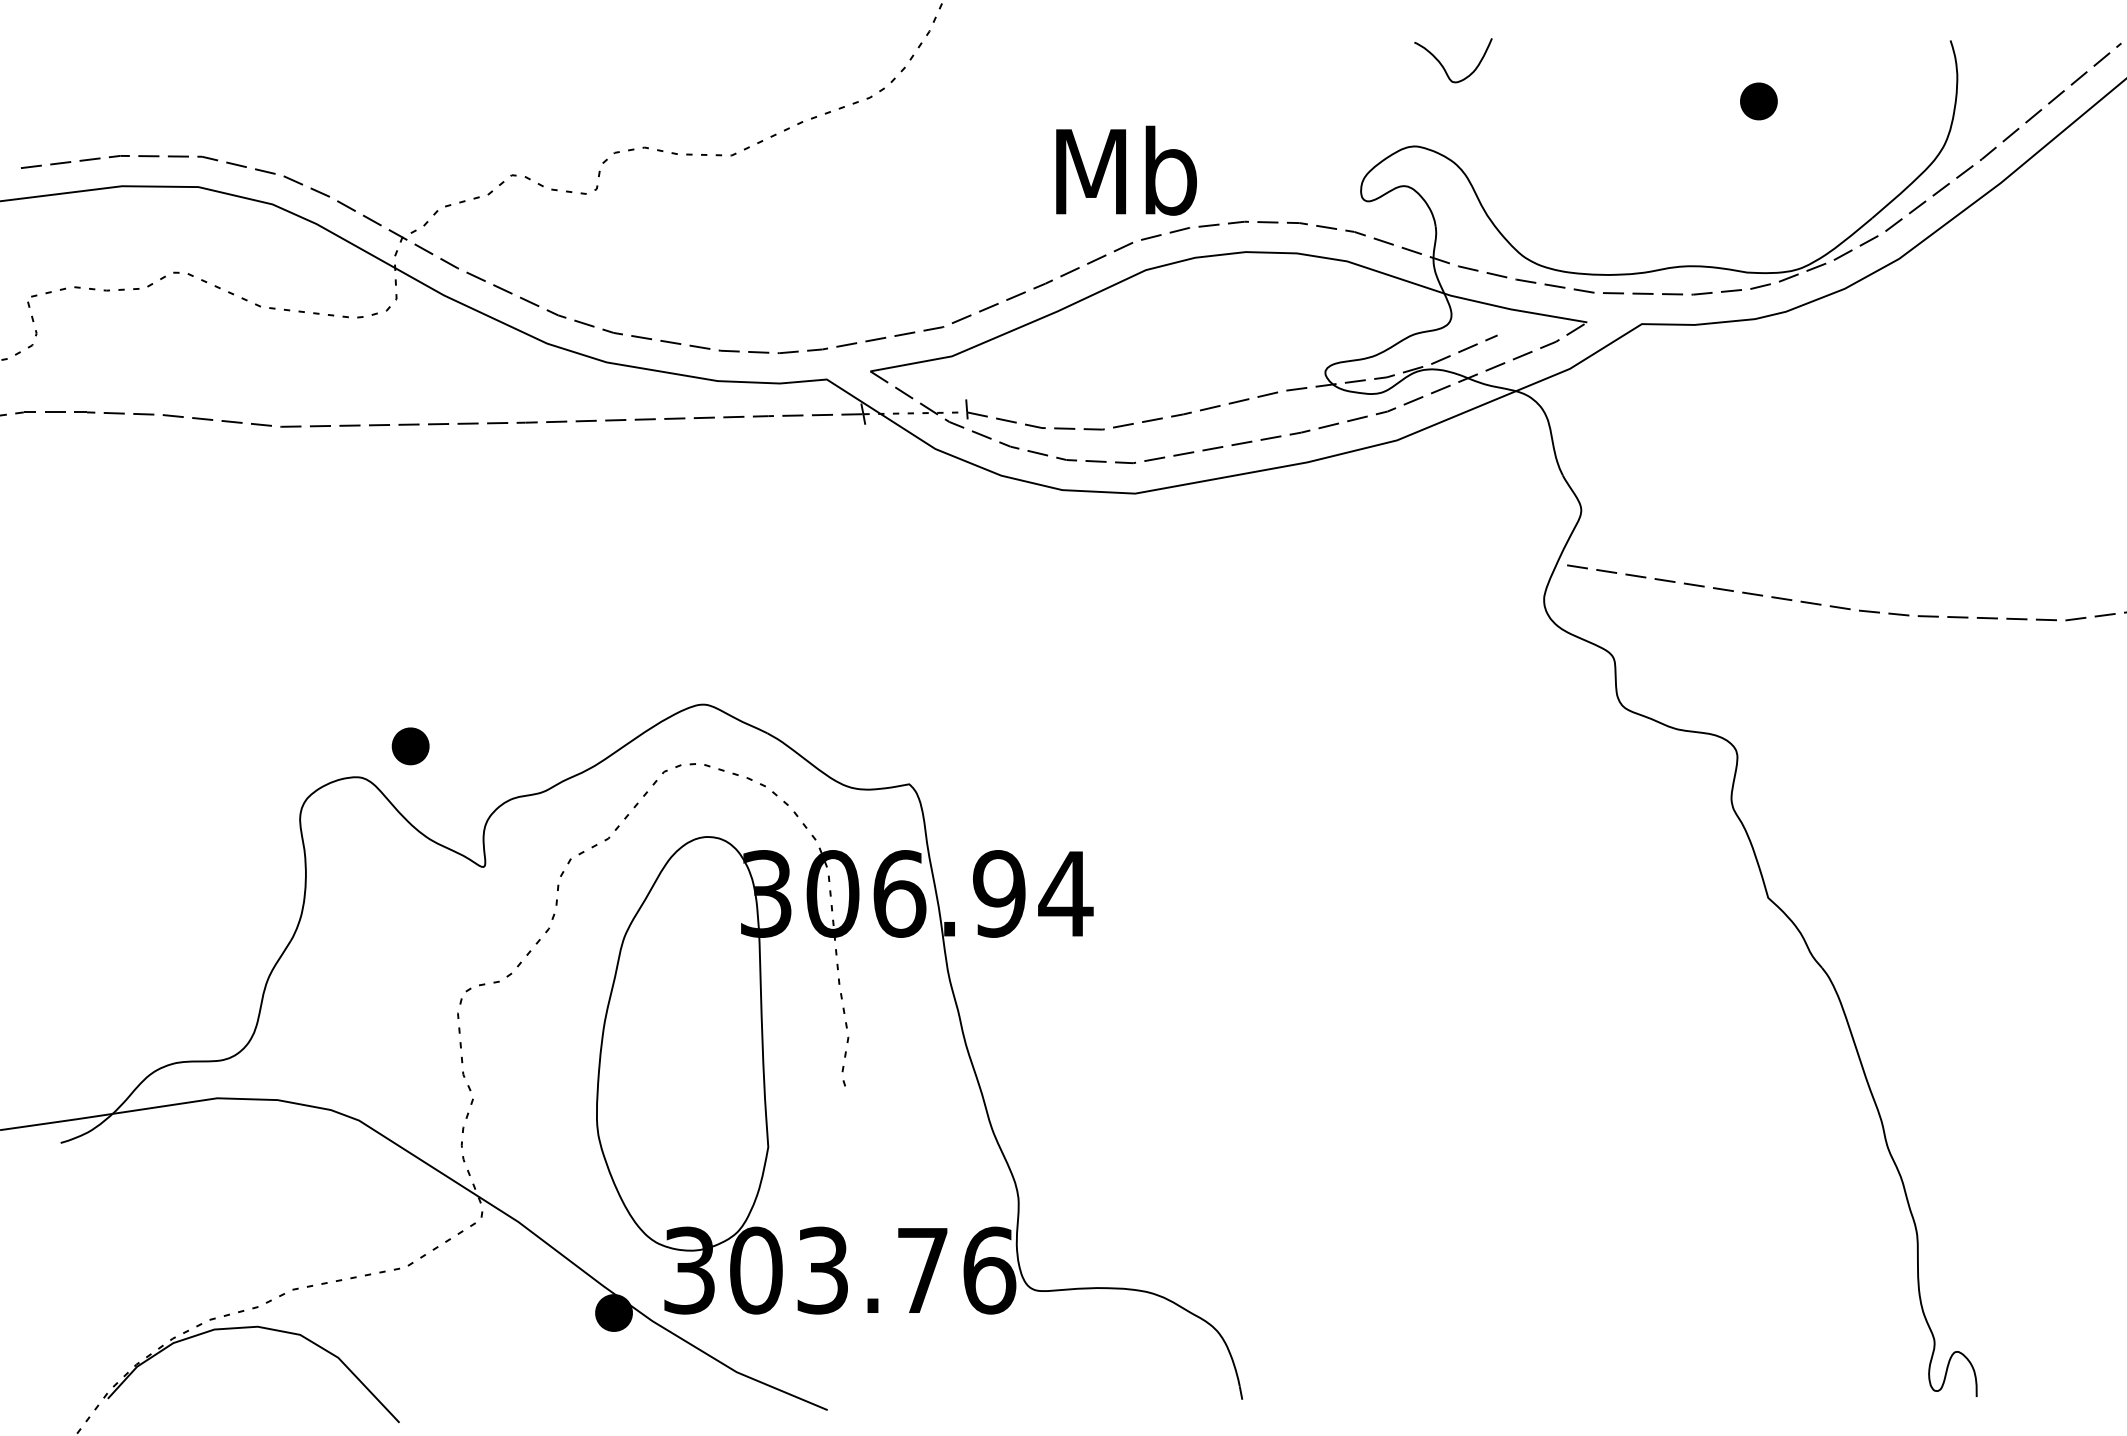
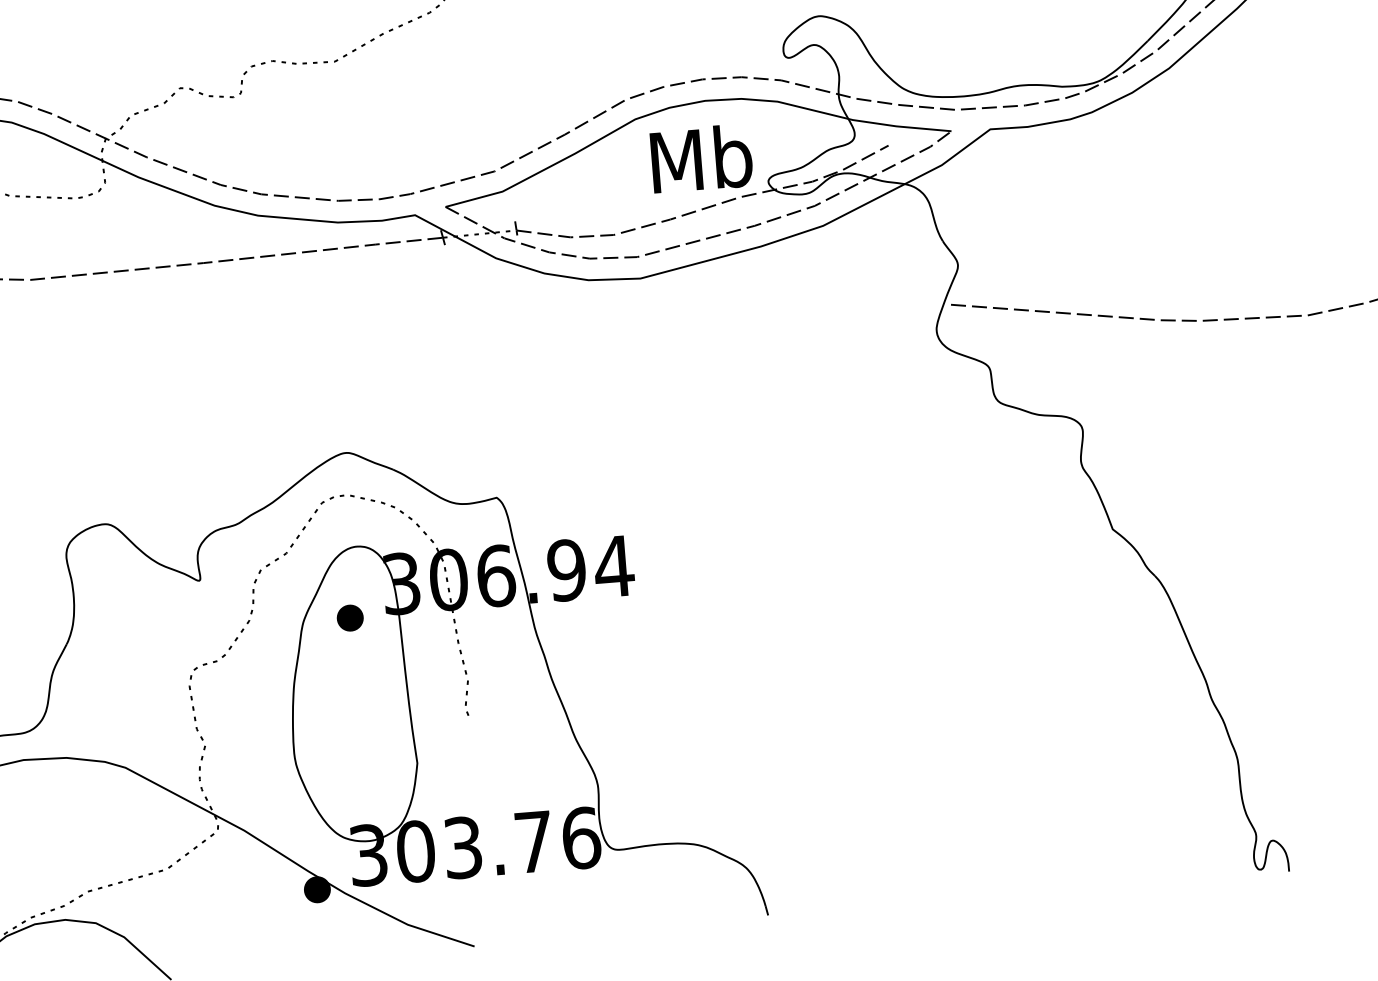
text: (1126, 170) -> (701, 158), moved
part: (410, 746) -> (350, 618), moved

